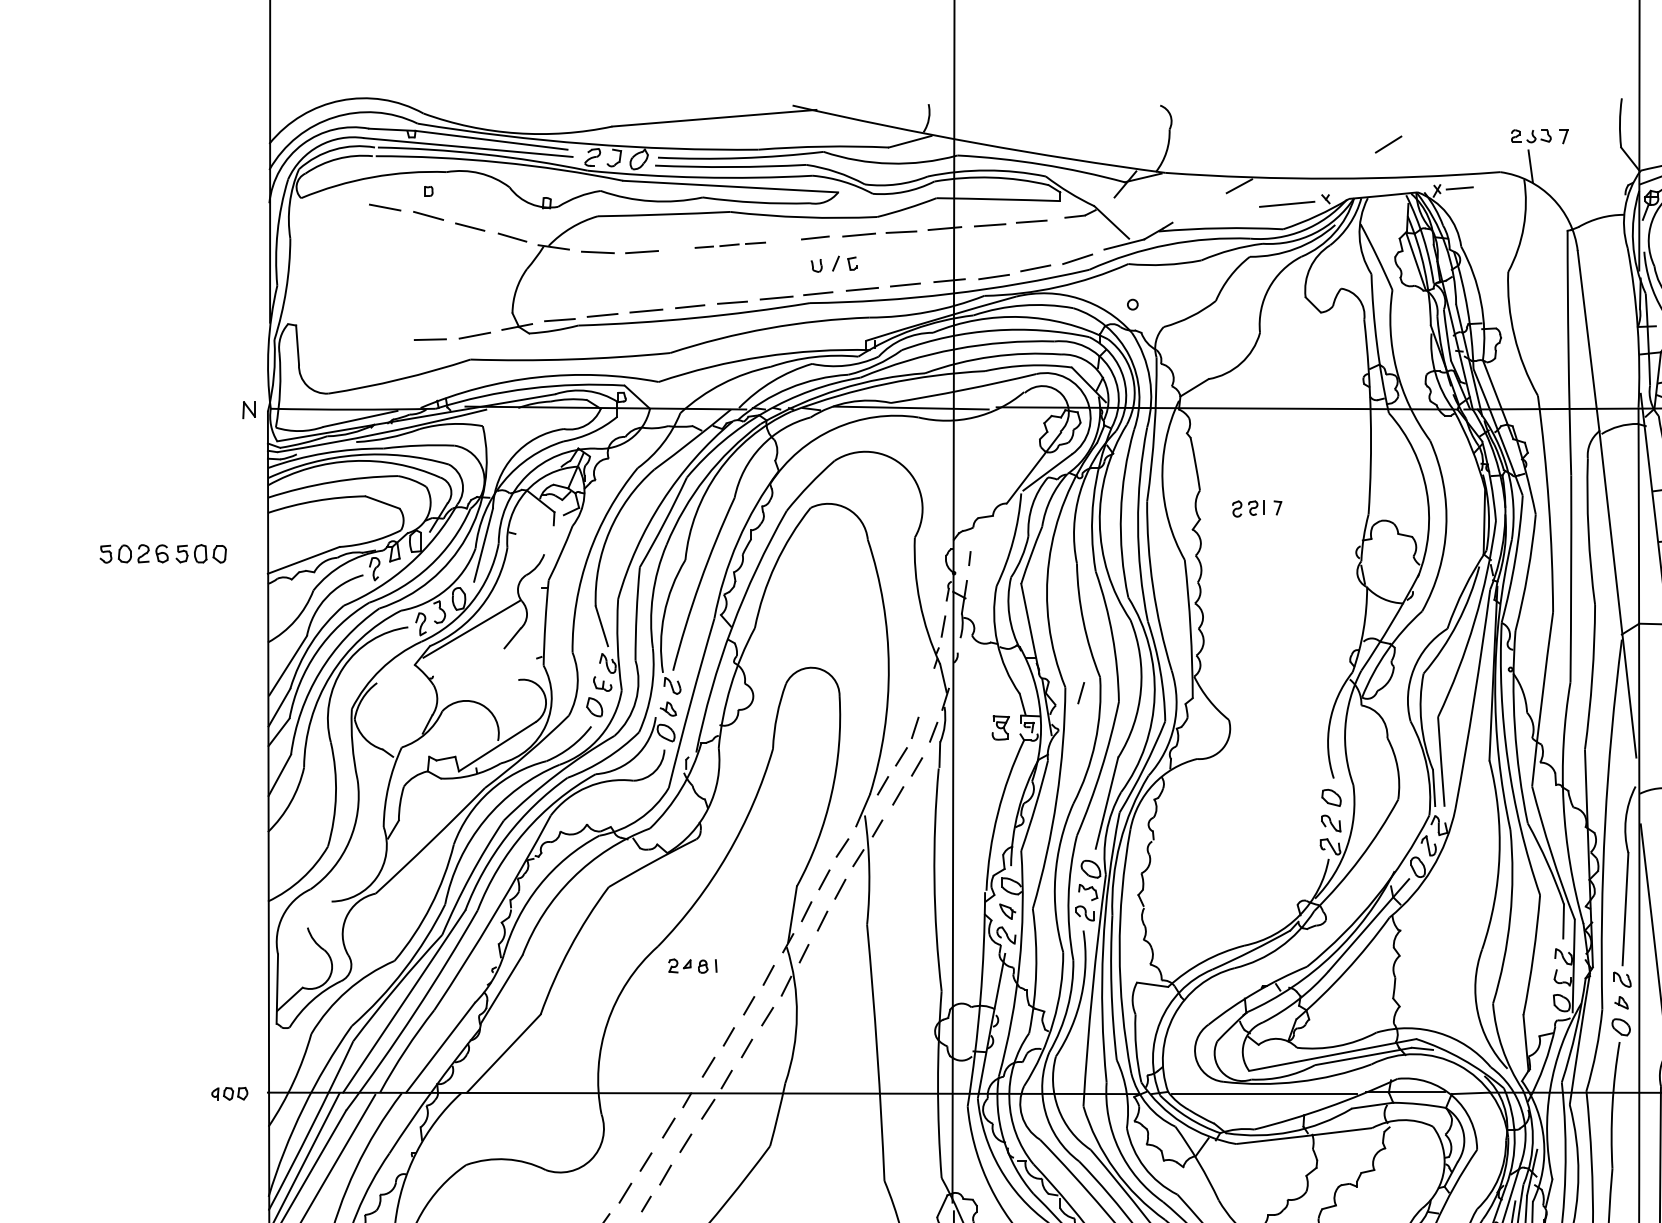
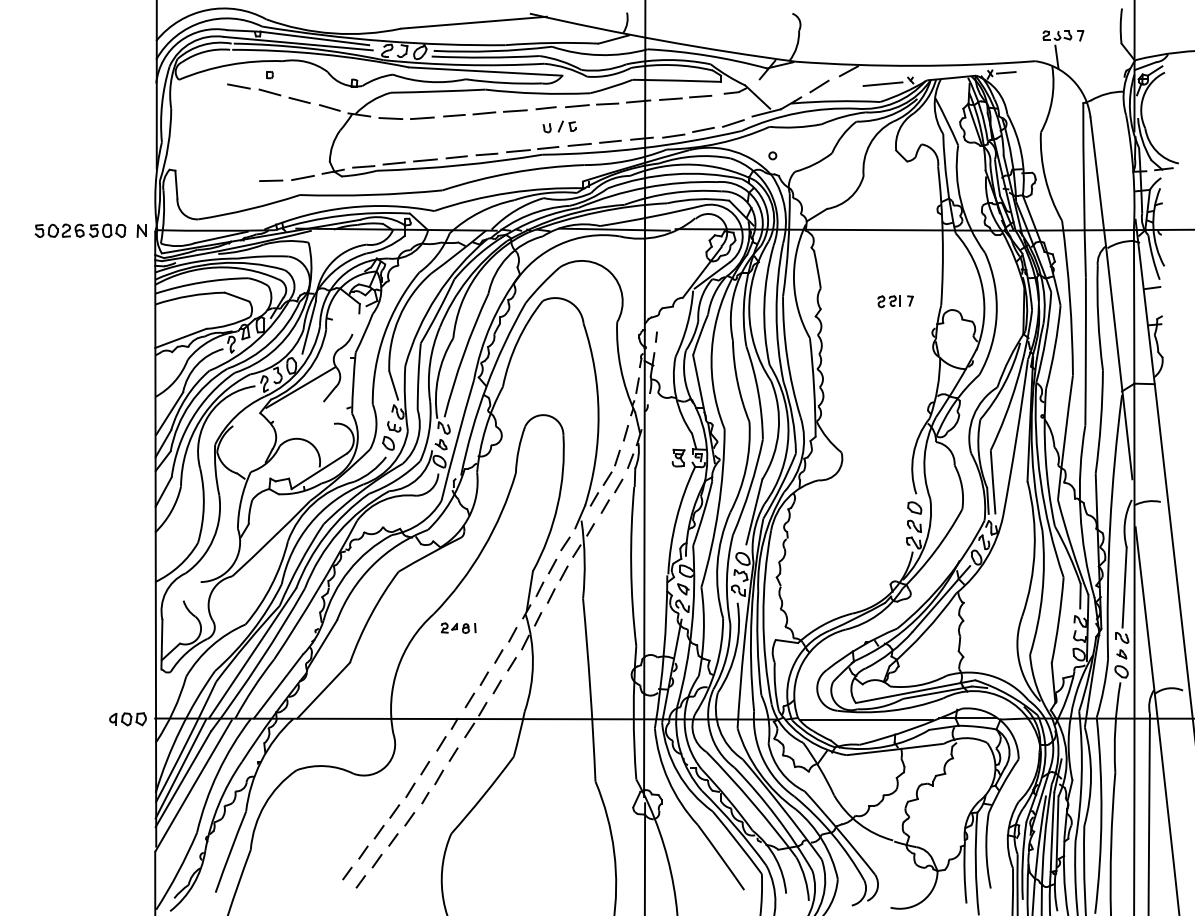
line: (1388, 144) -> (819, 86), moved
part: (730, 245) -> (485, 113), size x1.67
part: (1257, 508) -> (895, 301), moved
part: (163, 553) -> (80, 230), moved
line: (1080, 693) -> (625, 433), moved
part: (229, 1094) -> (127, 719), size x1.43

